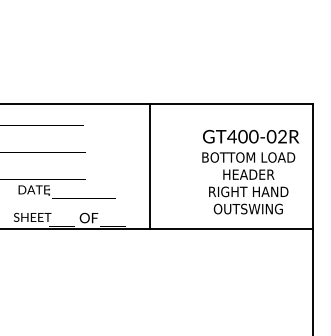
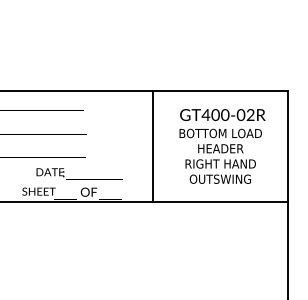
line: (150, 166) -> (153, 146), moved
text: (250, 172) -> (222, 146), moved
text: (67, 191) -> (79, 173), moved

